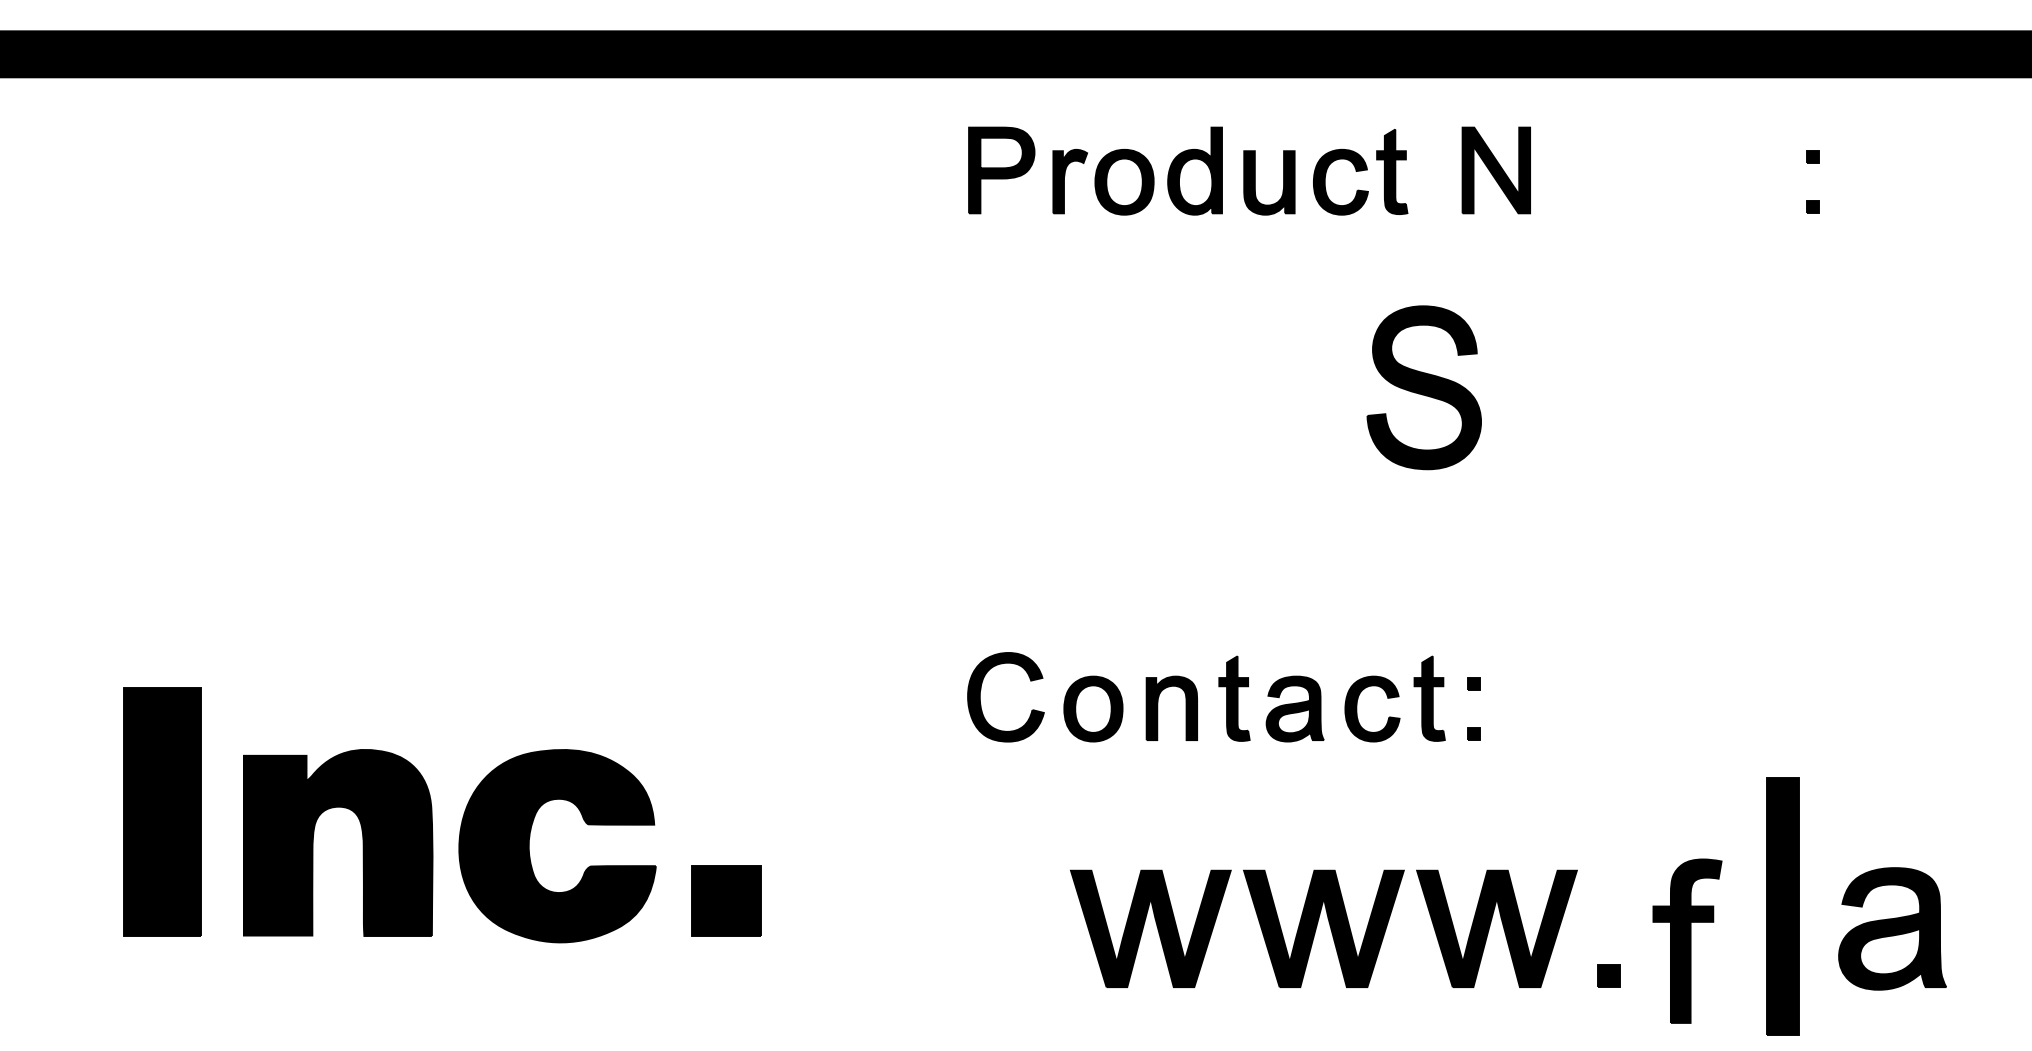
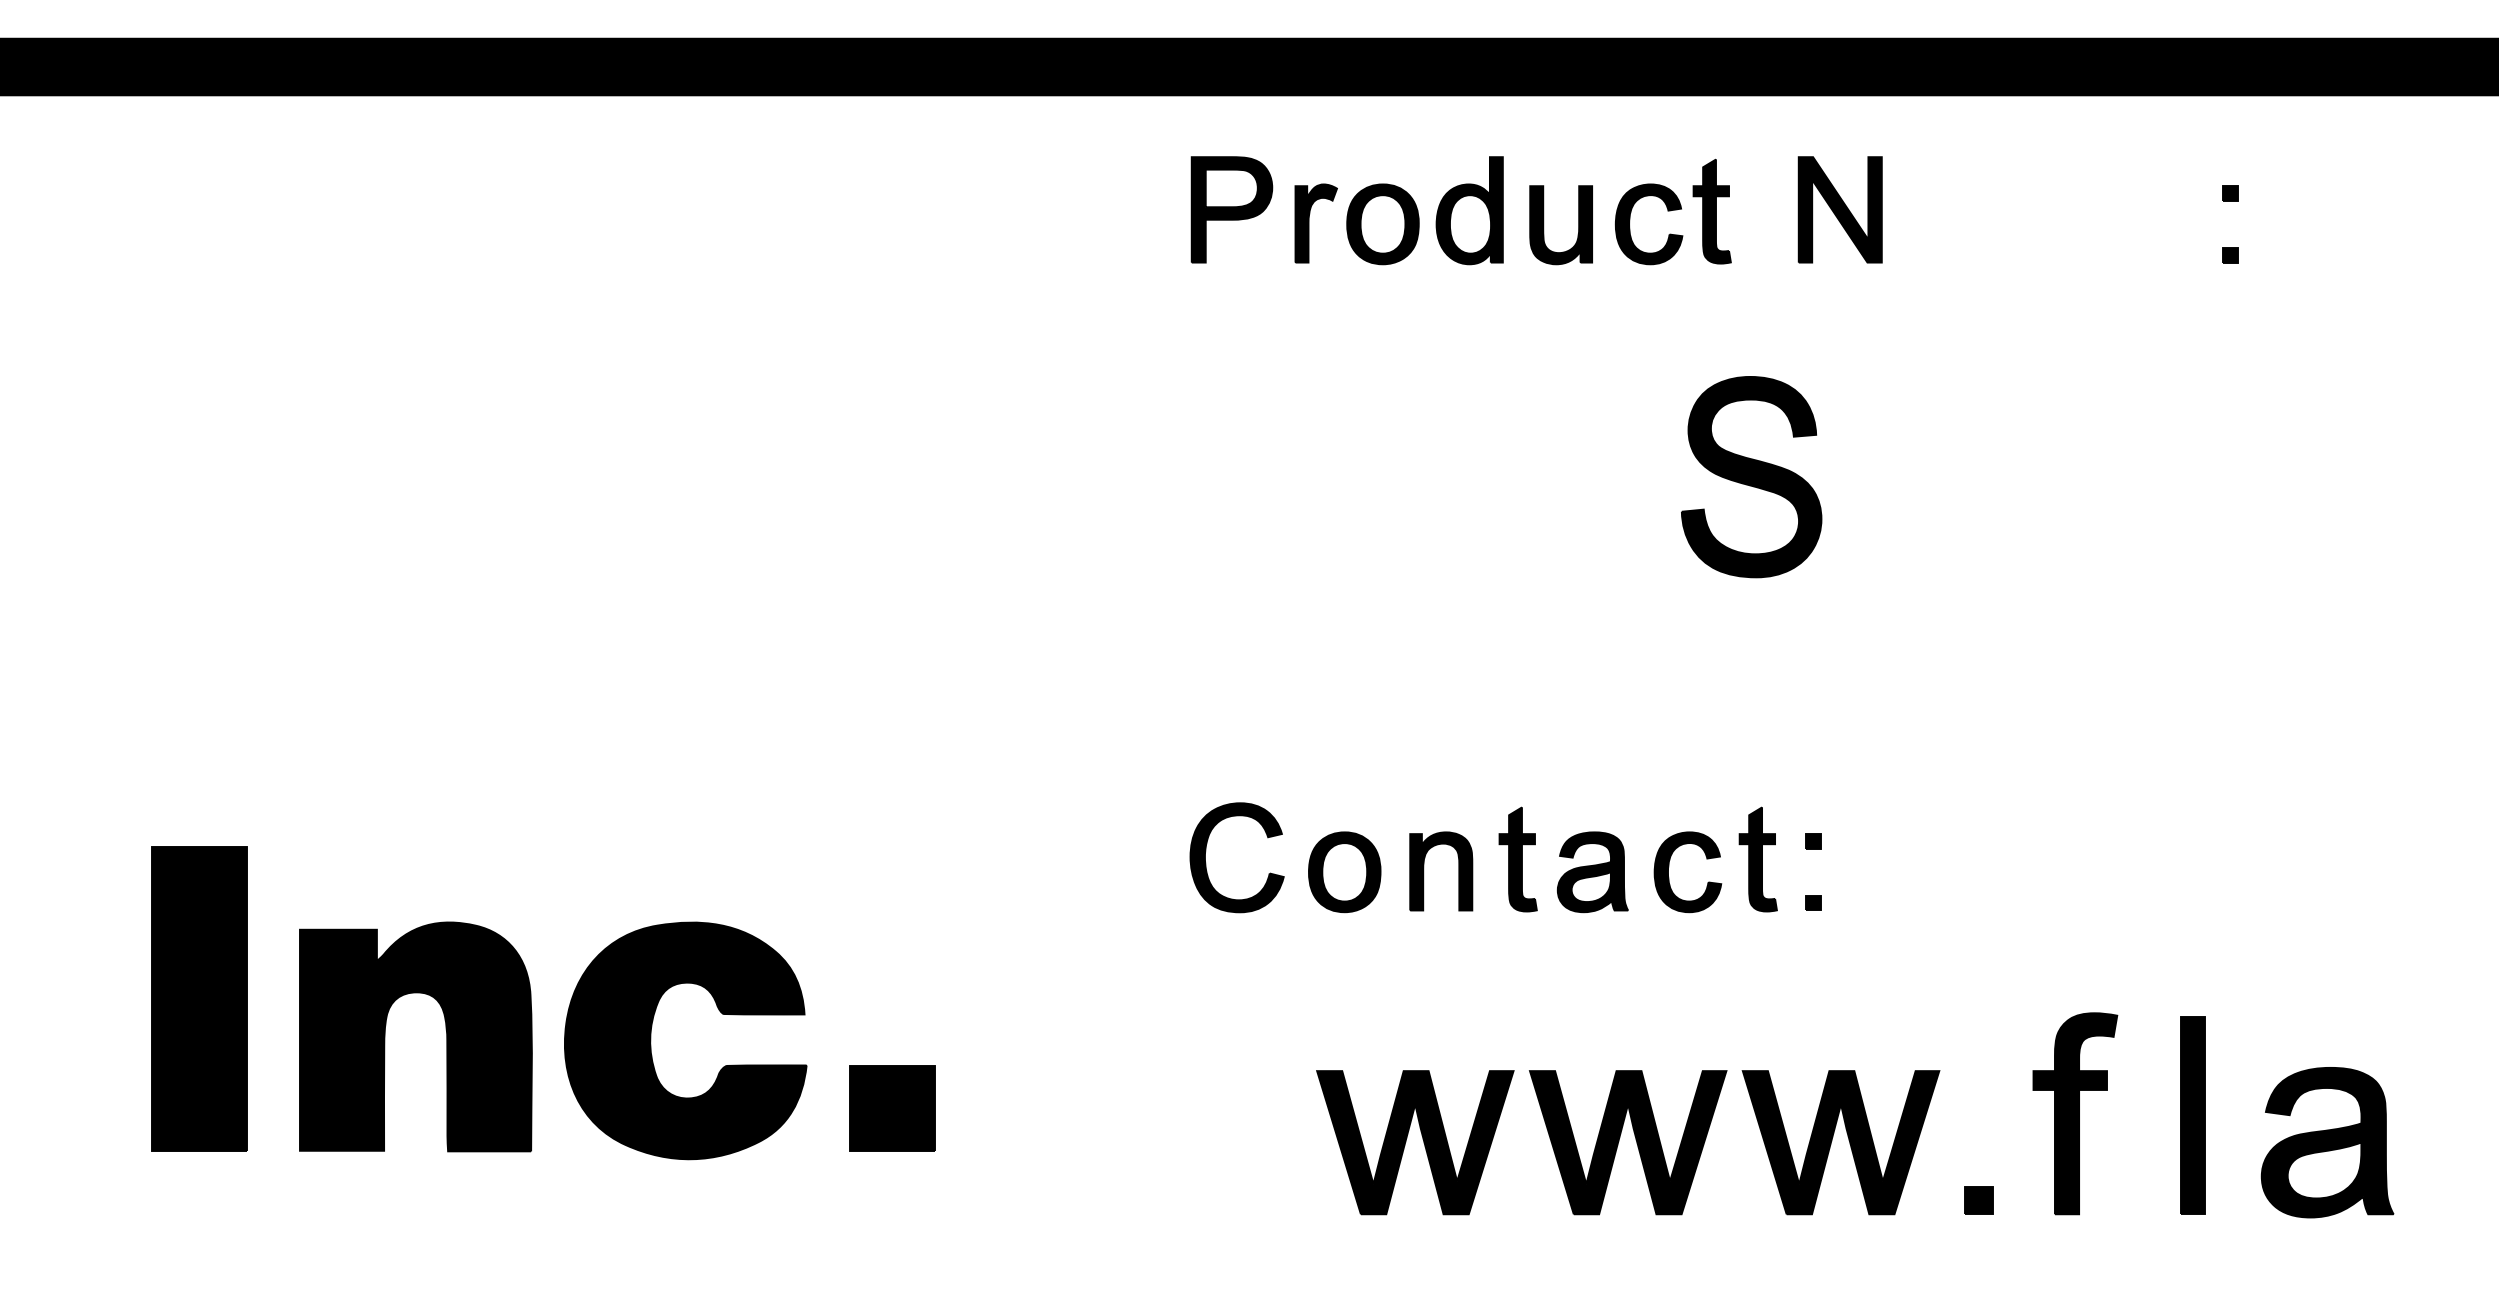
part: (1782, 906) -> (2192, 1115), size x0.62
part: (1687, 940) -> (2075, 1113), moved

